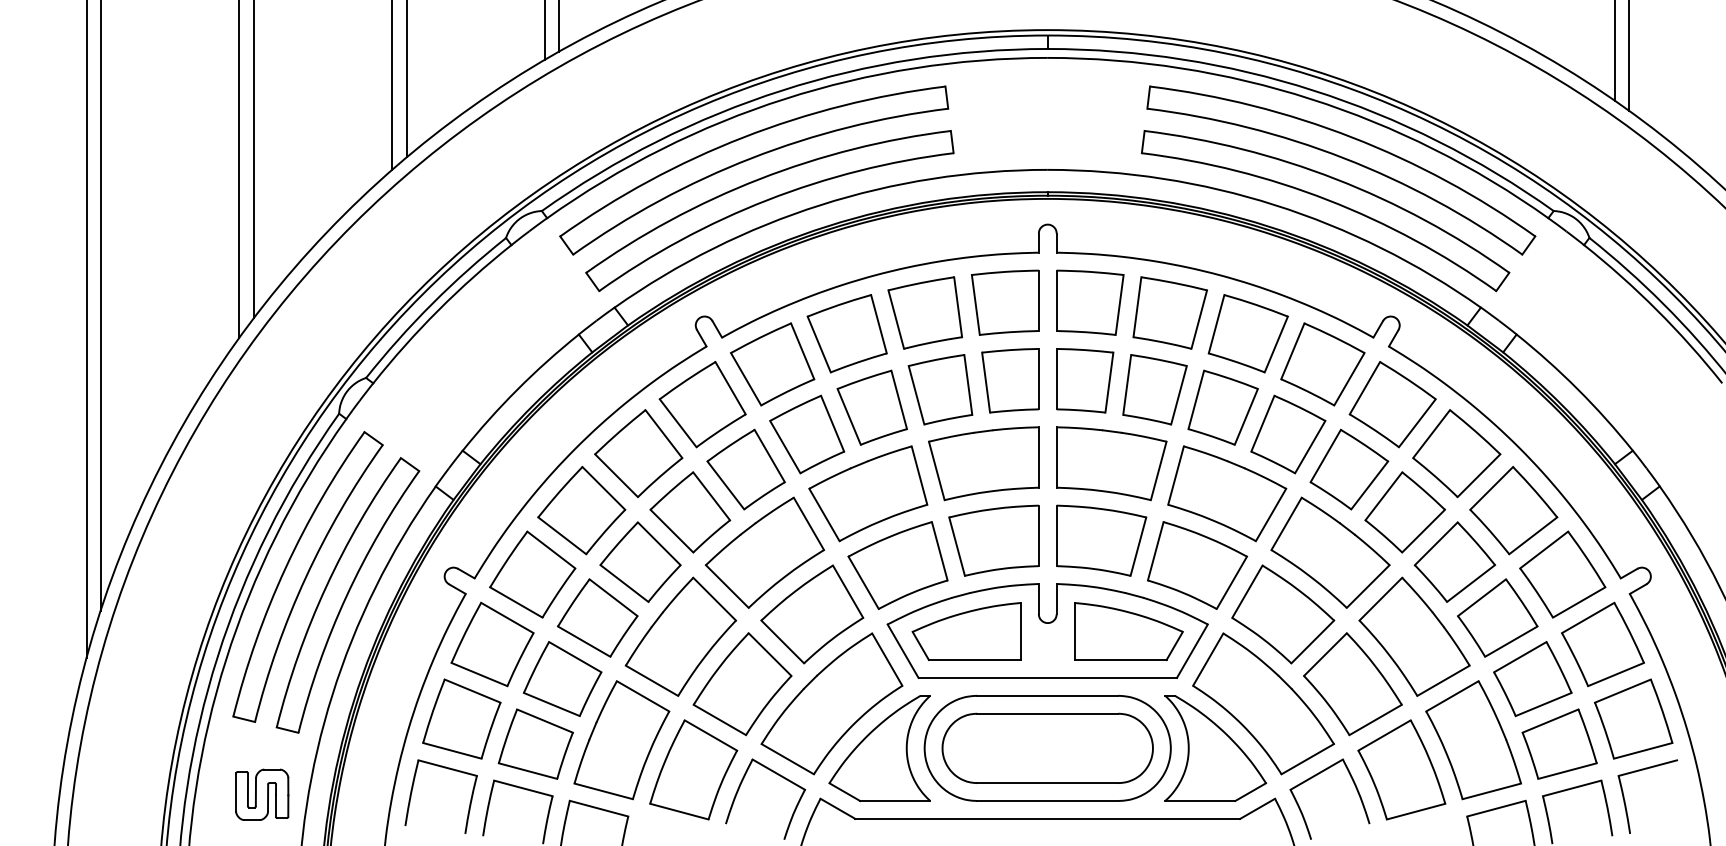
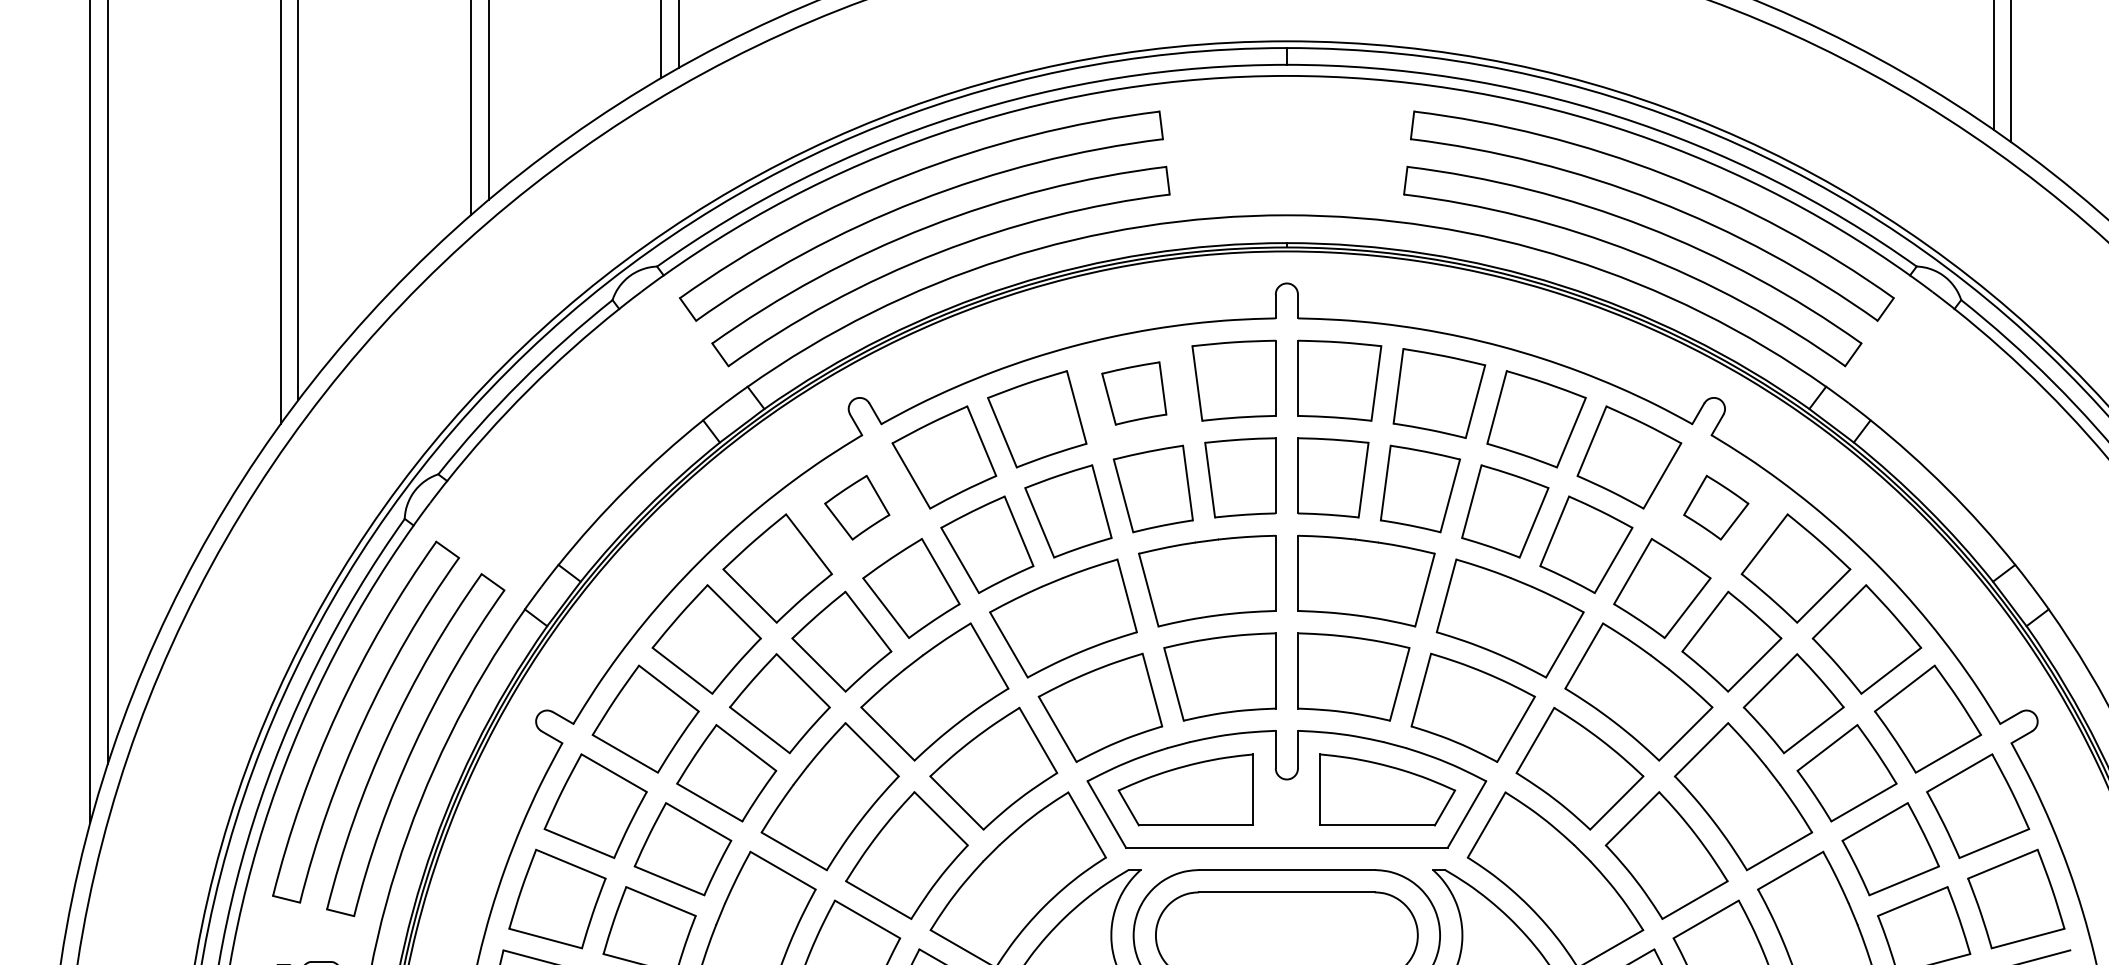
part: (924, 312) -> (1133, 392), size x0.7
part: (702, 404) -> (857, 507), size x0.6
part: (1392, 404) -> (1716, 507), size x0.6

